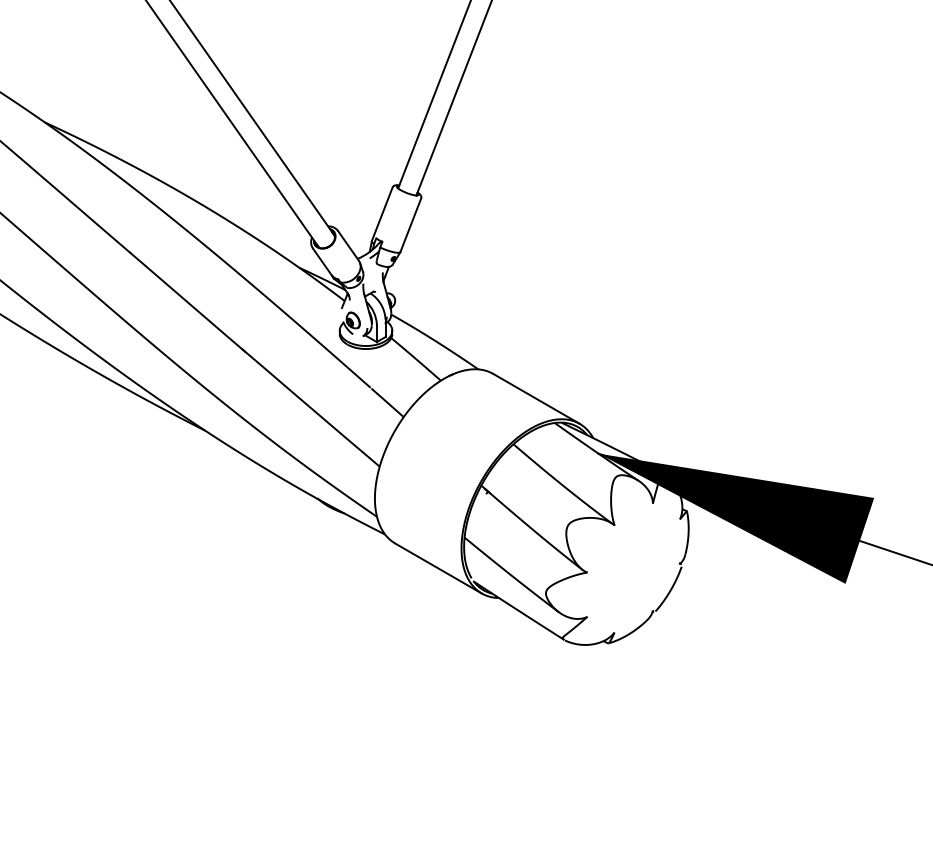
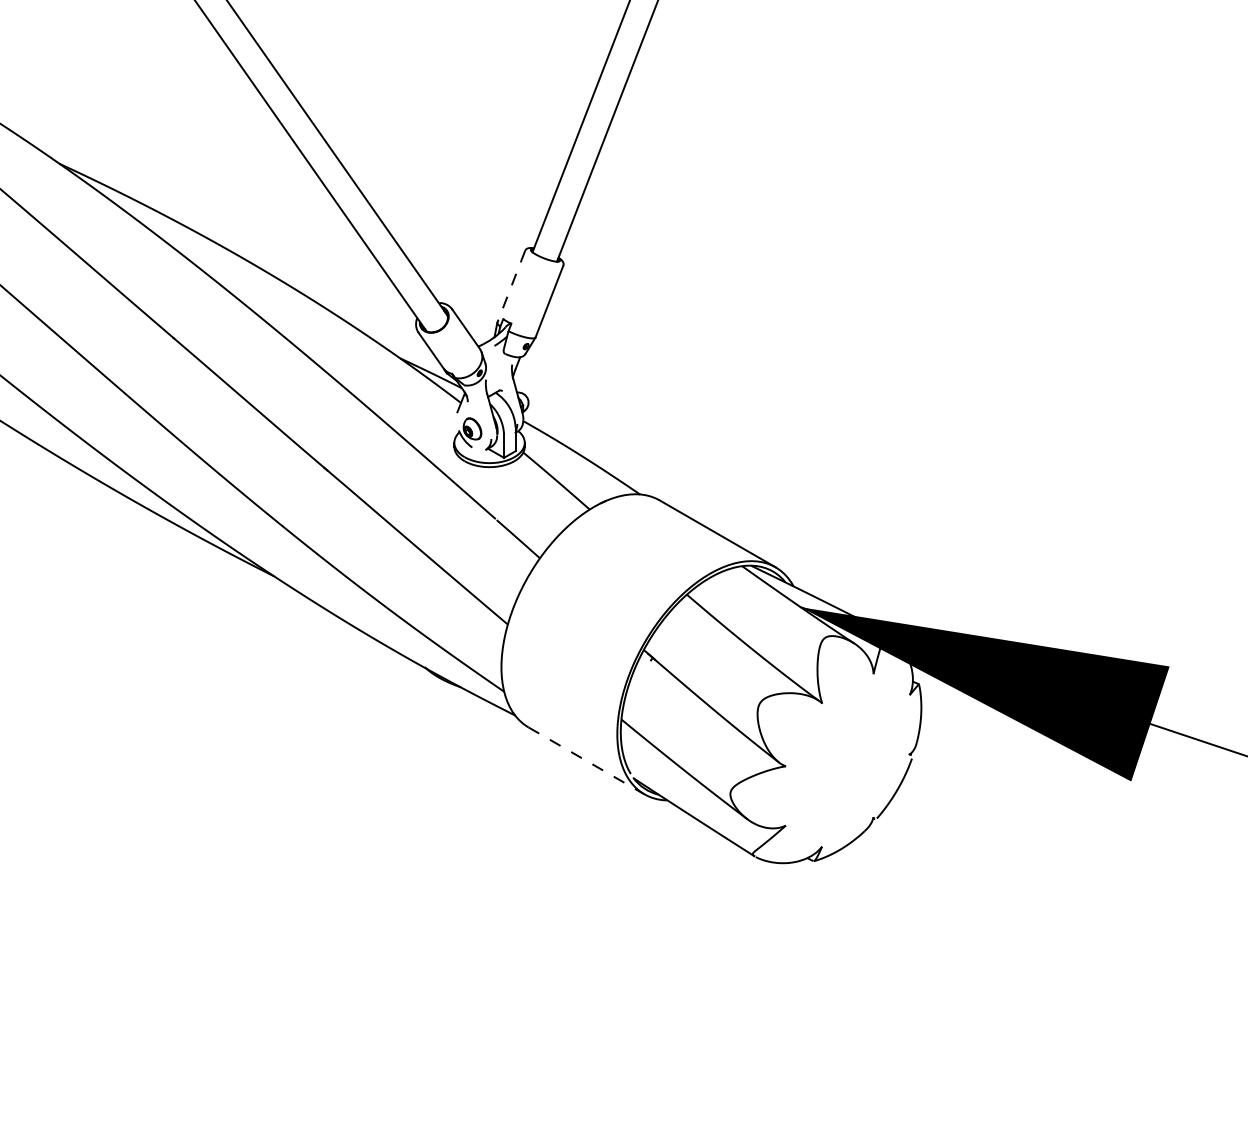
line: (382, 214) -> (511, 287), solid -> dashed
line: (438, 568) -> (586, 760), solid -> dashed

